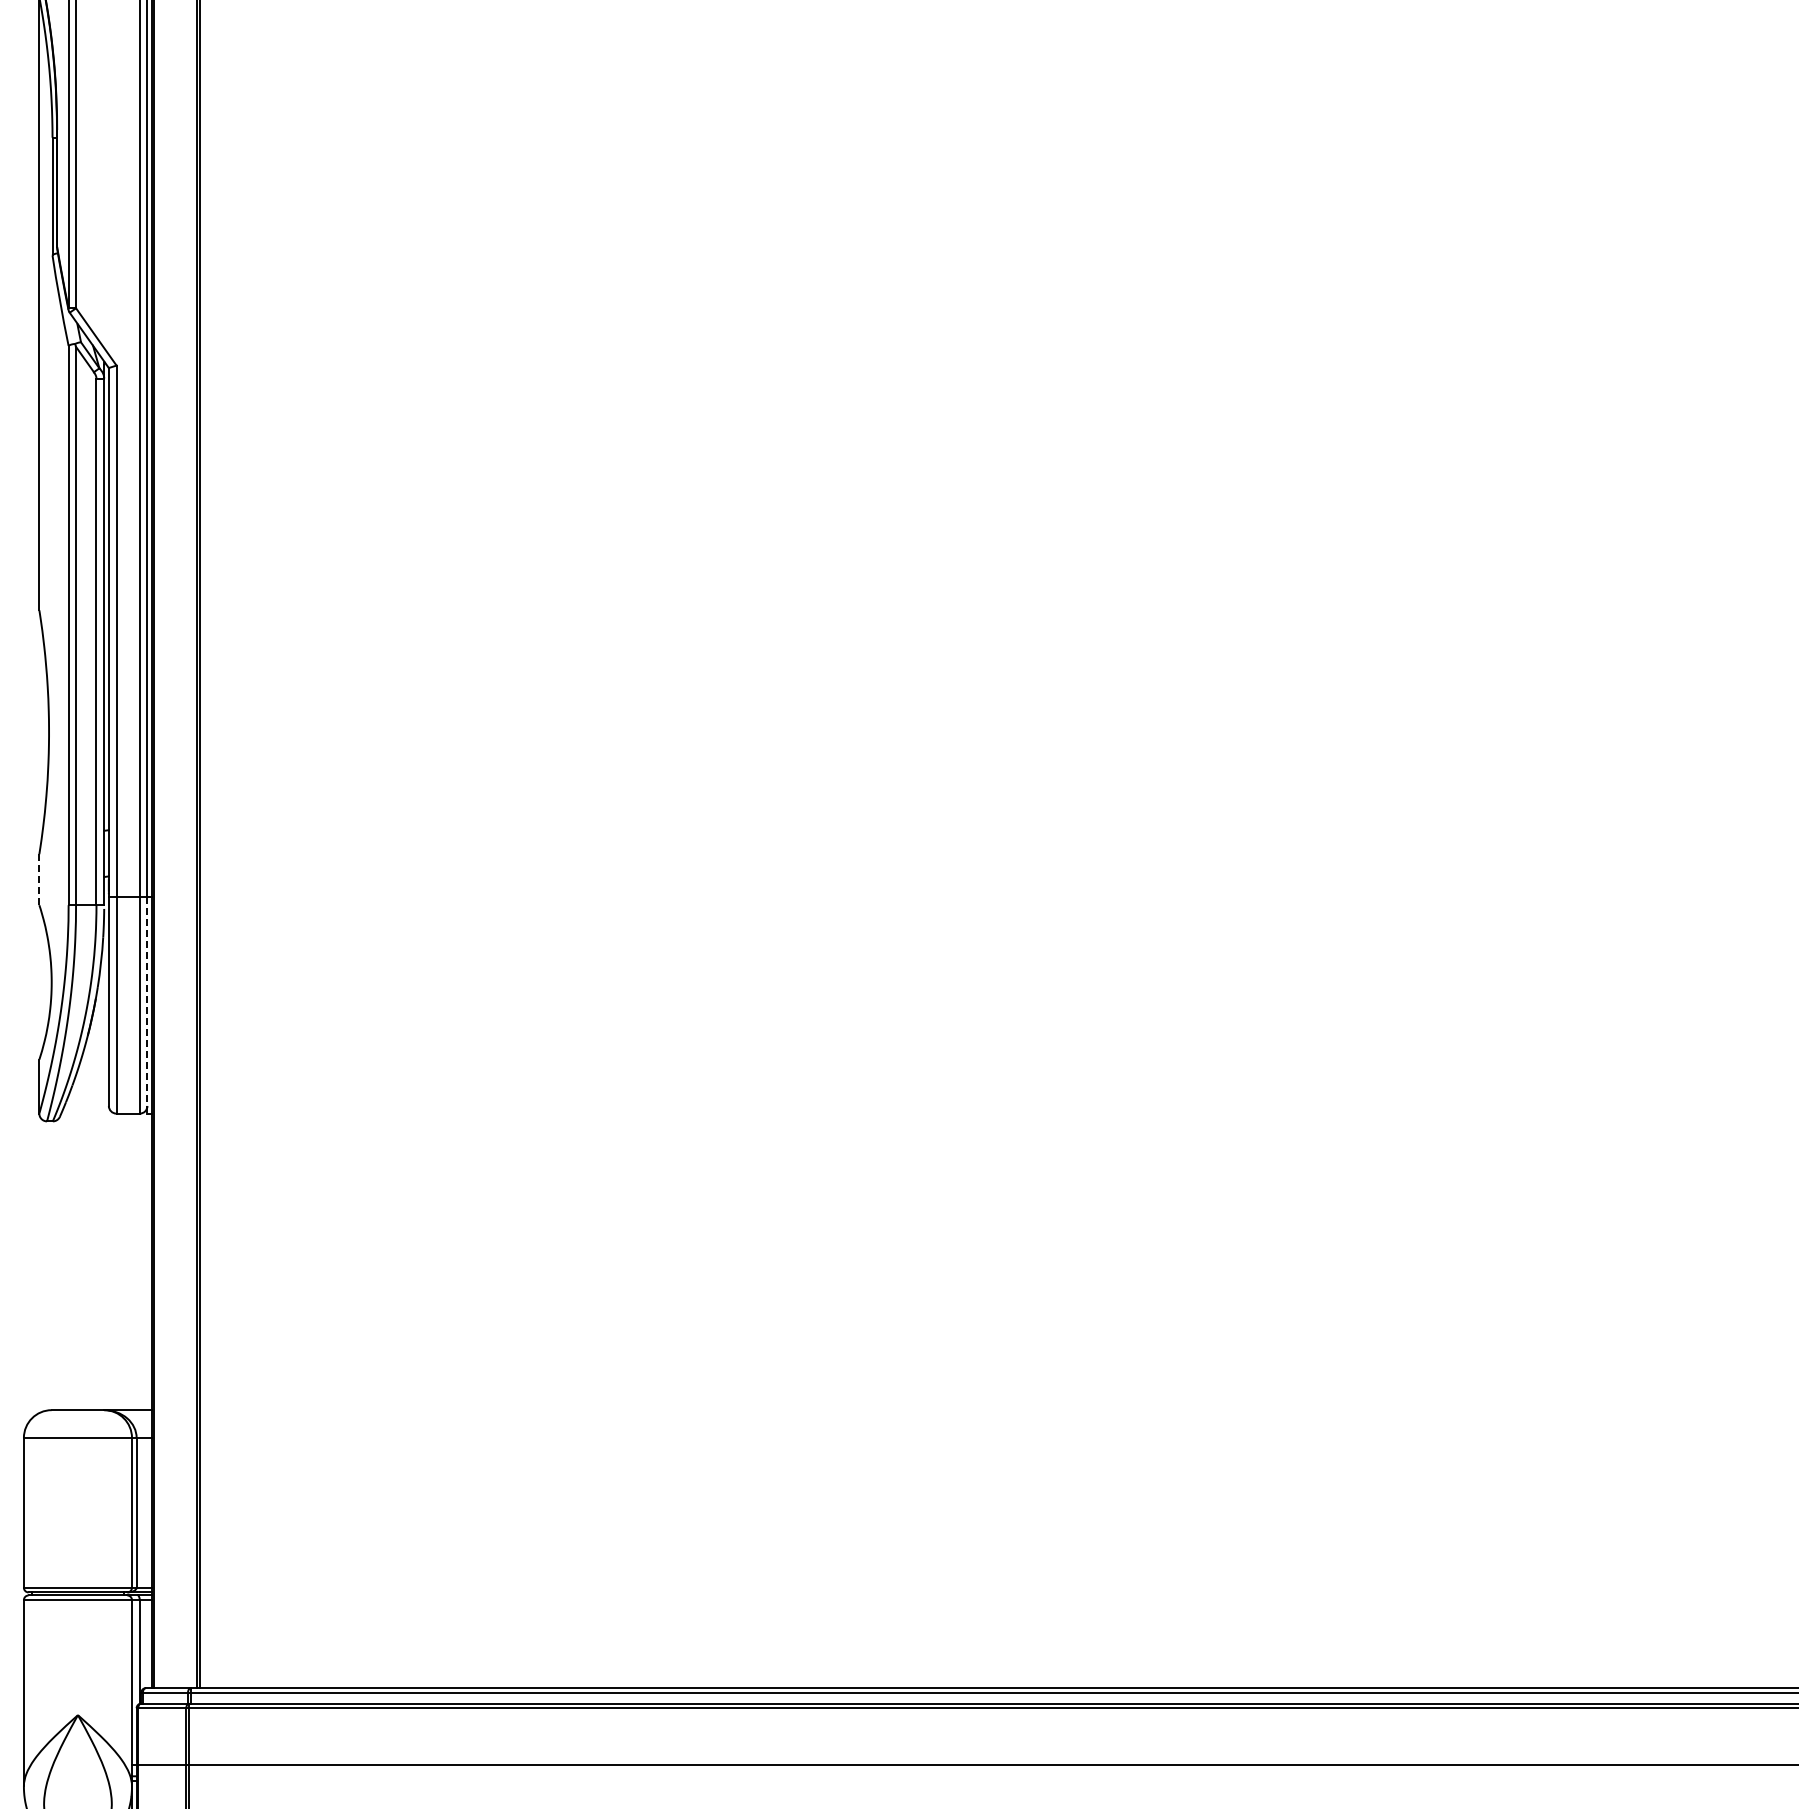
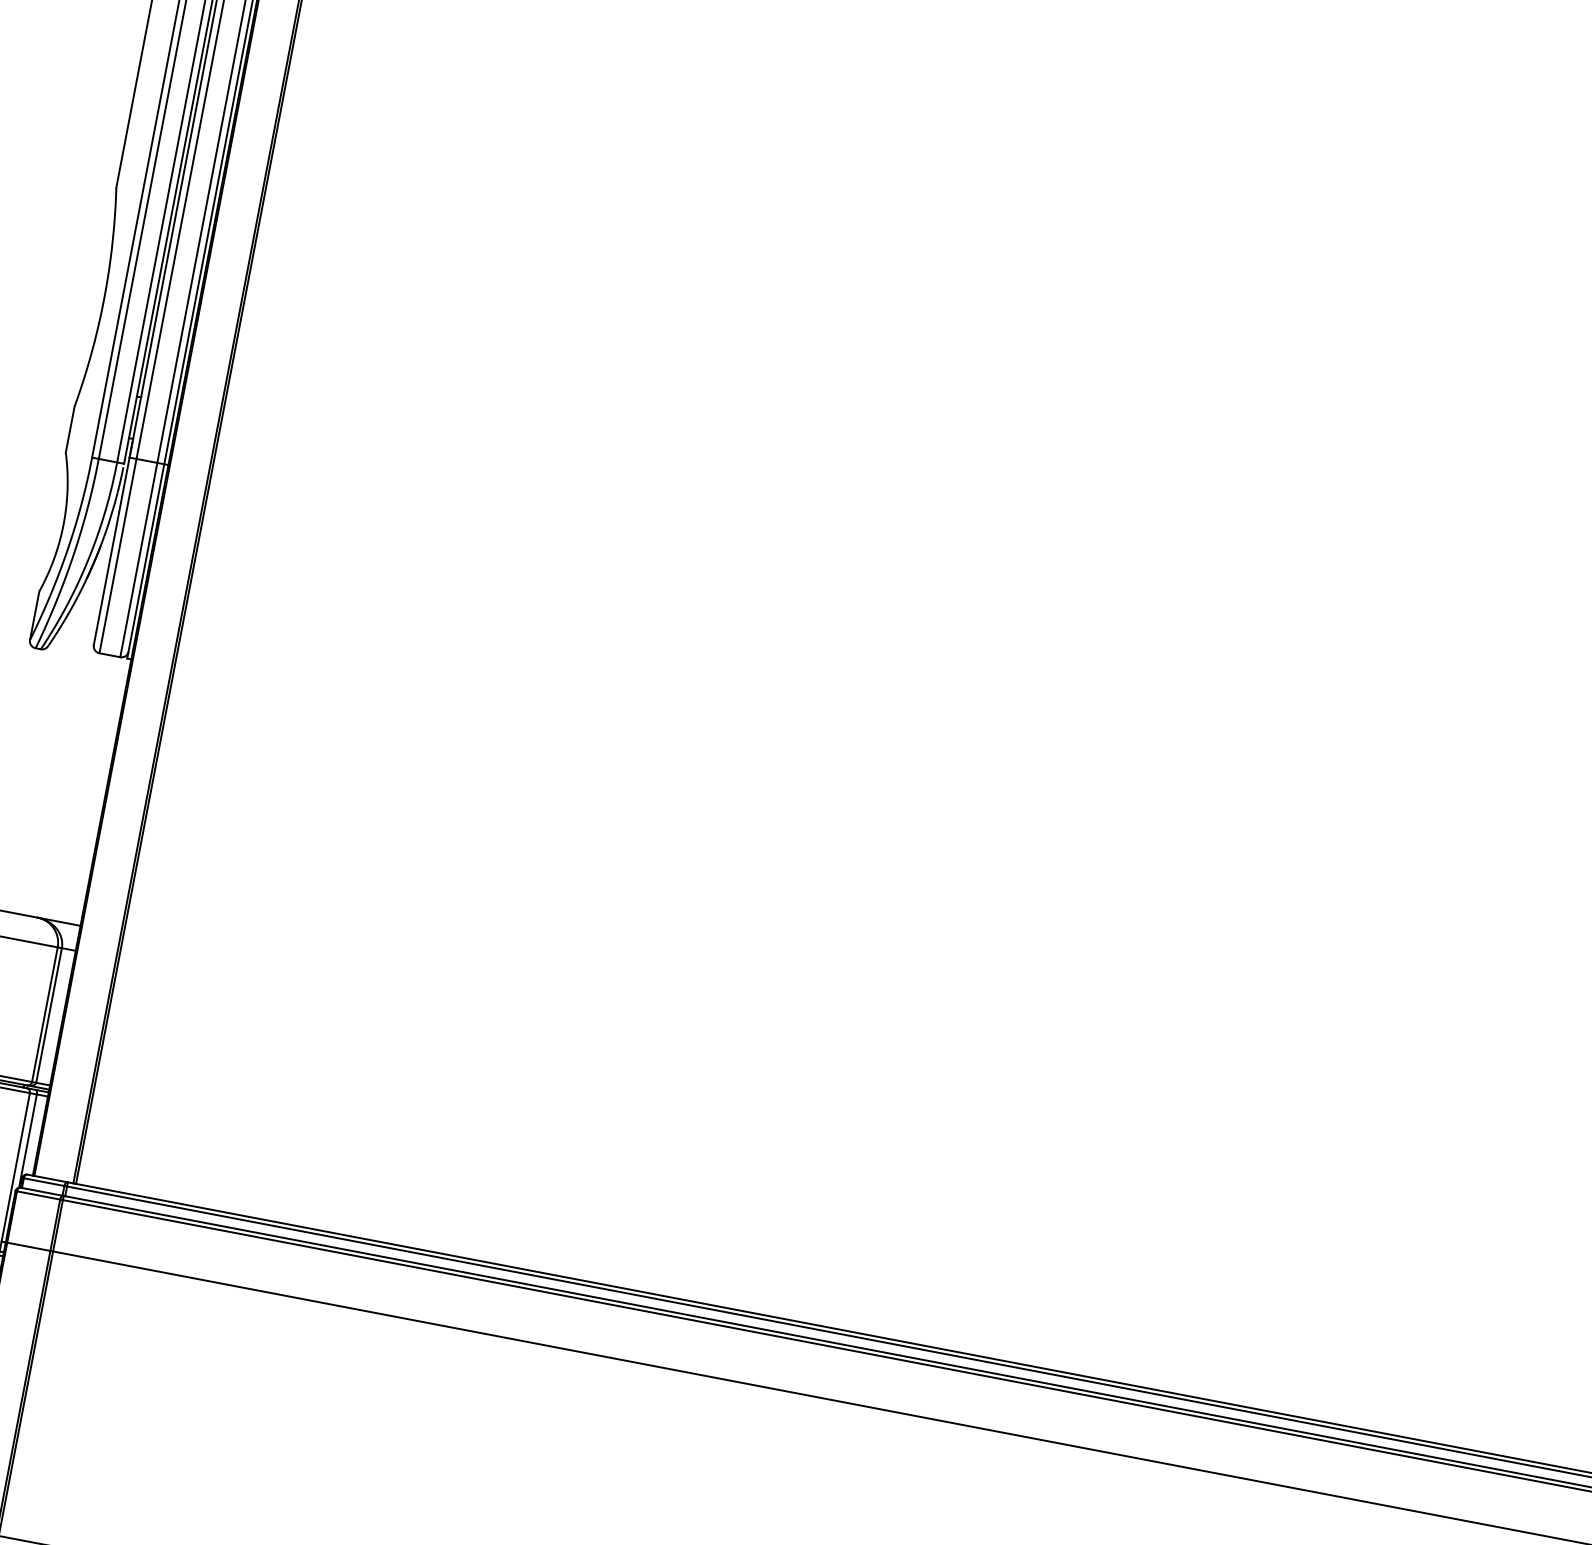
line: (39, 880) -> (70, 430), dashed -> solid
line: (147, 1006) -> (145, 562), dashed -> solid

